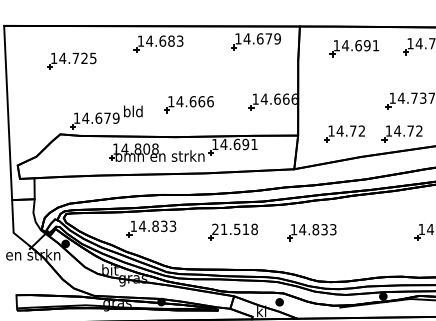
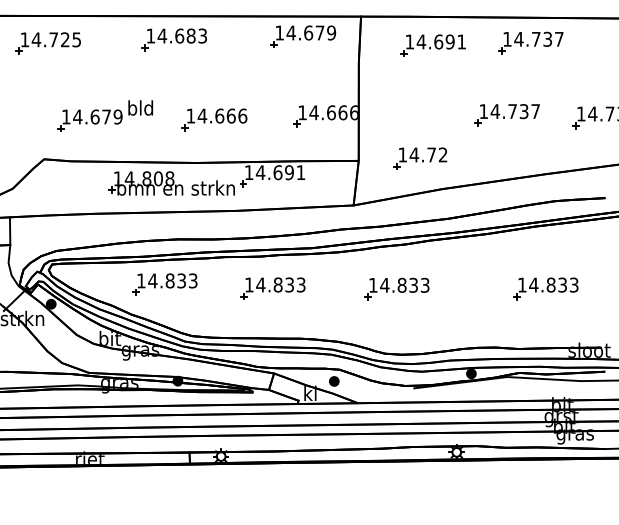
part: (71, 61) -> (47, 43), moved
part: (105, 117) -> (104, 115), moved
part: (402, 133) -> (496, 158), removed
text: (235, 229) -> (275, 284), 21.518 -> 14.833
part: (311, 232) -> (396, 288), moved

